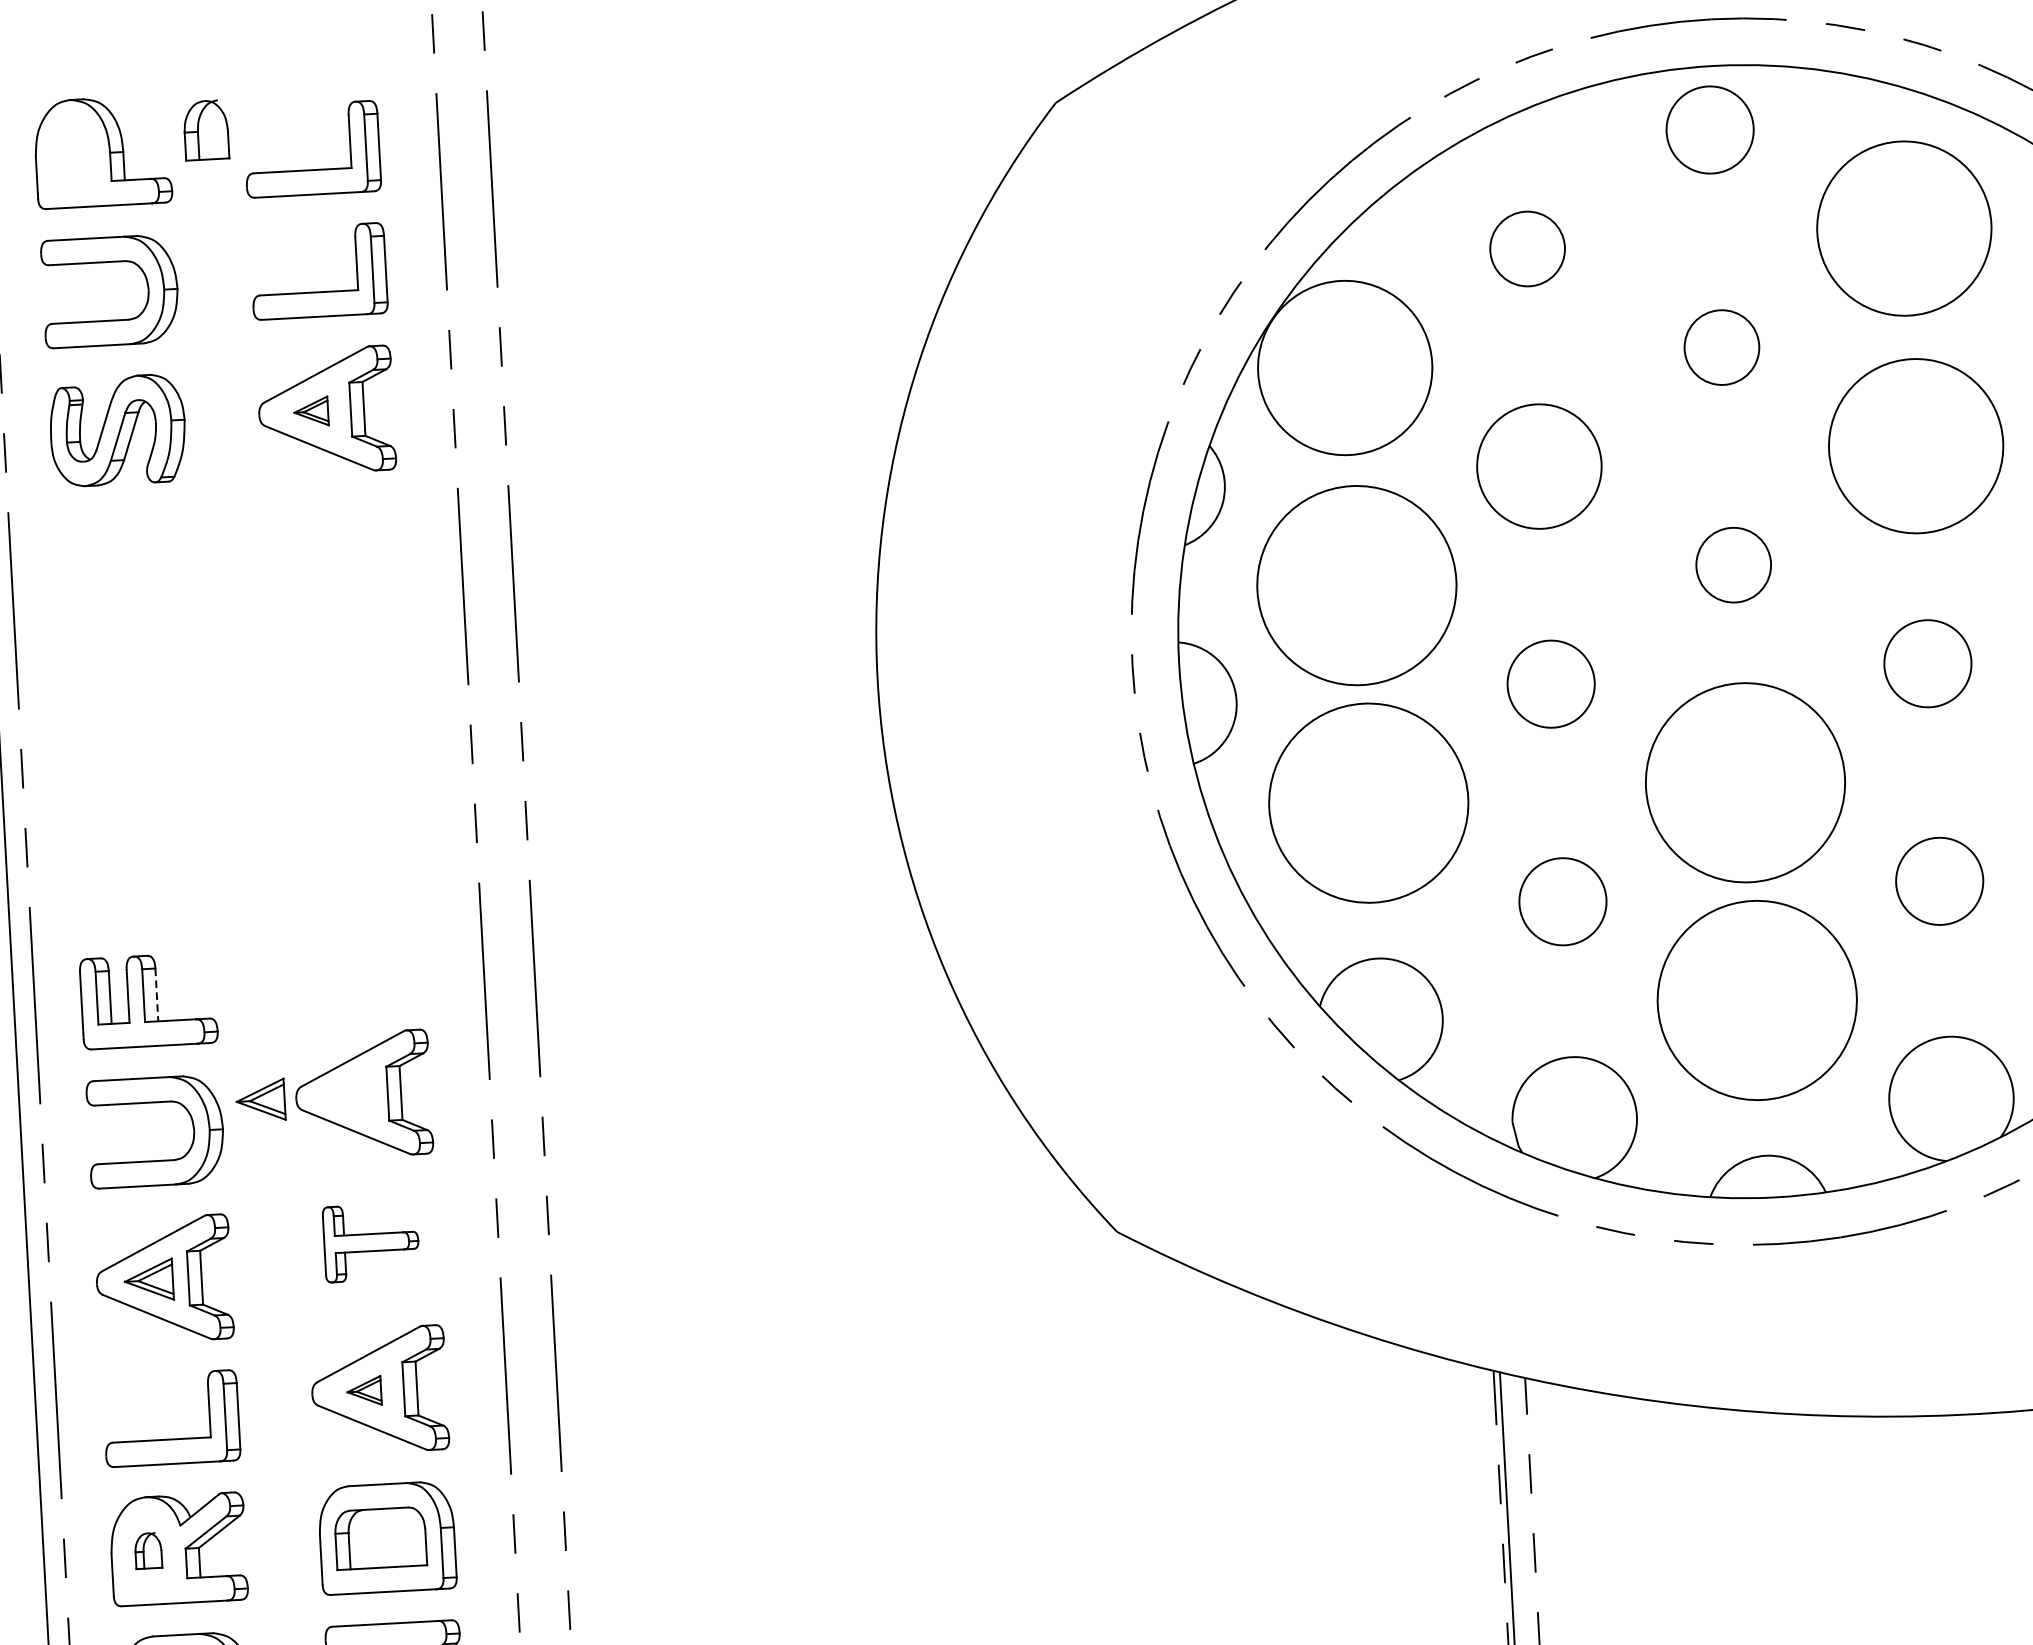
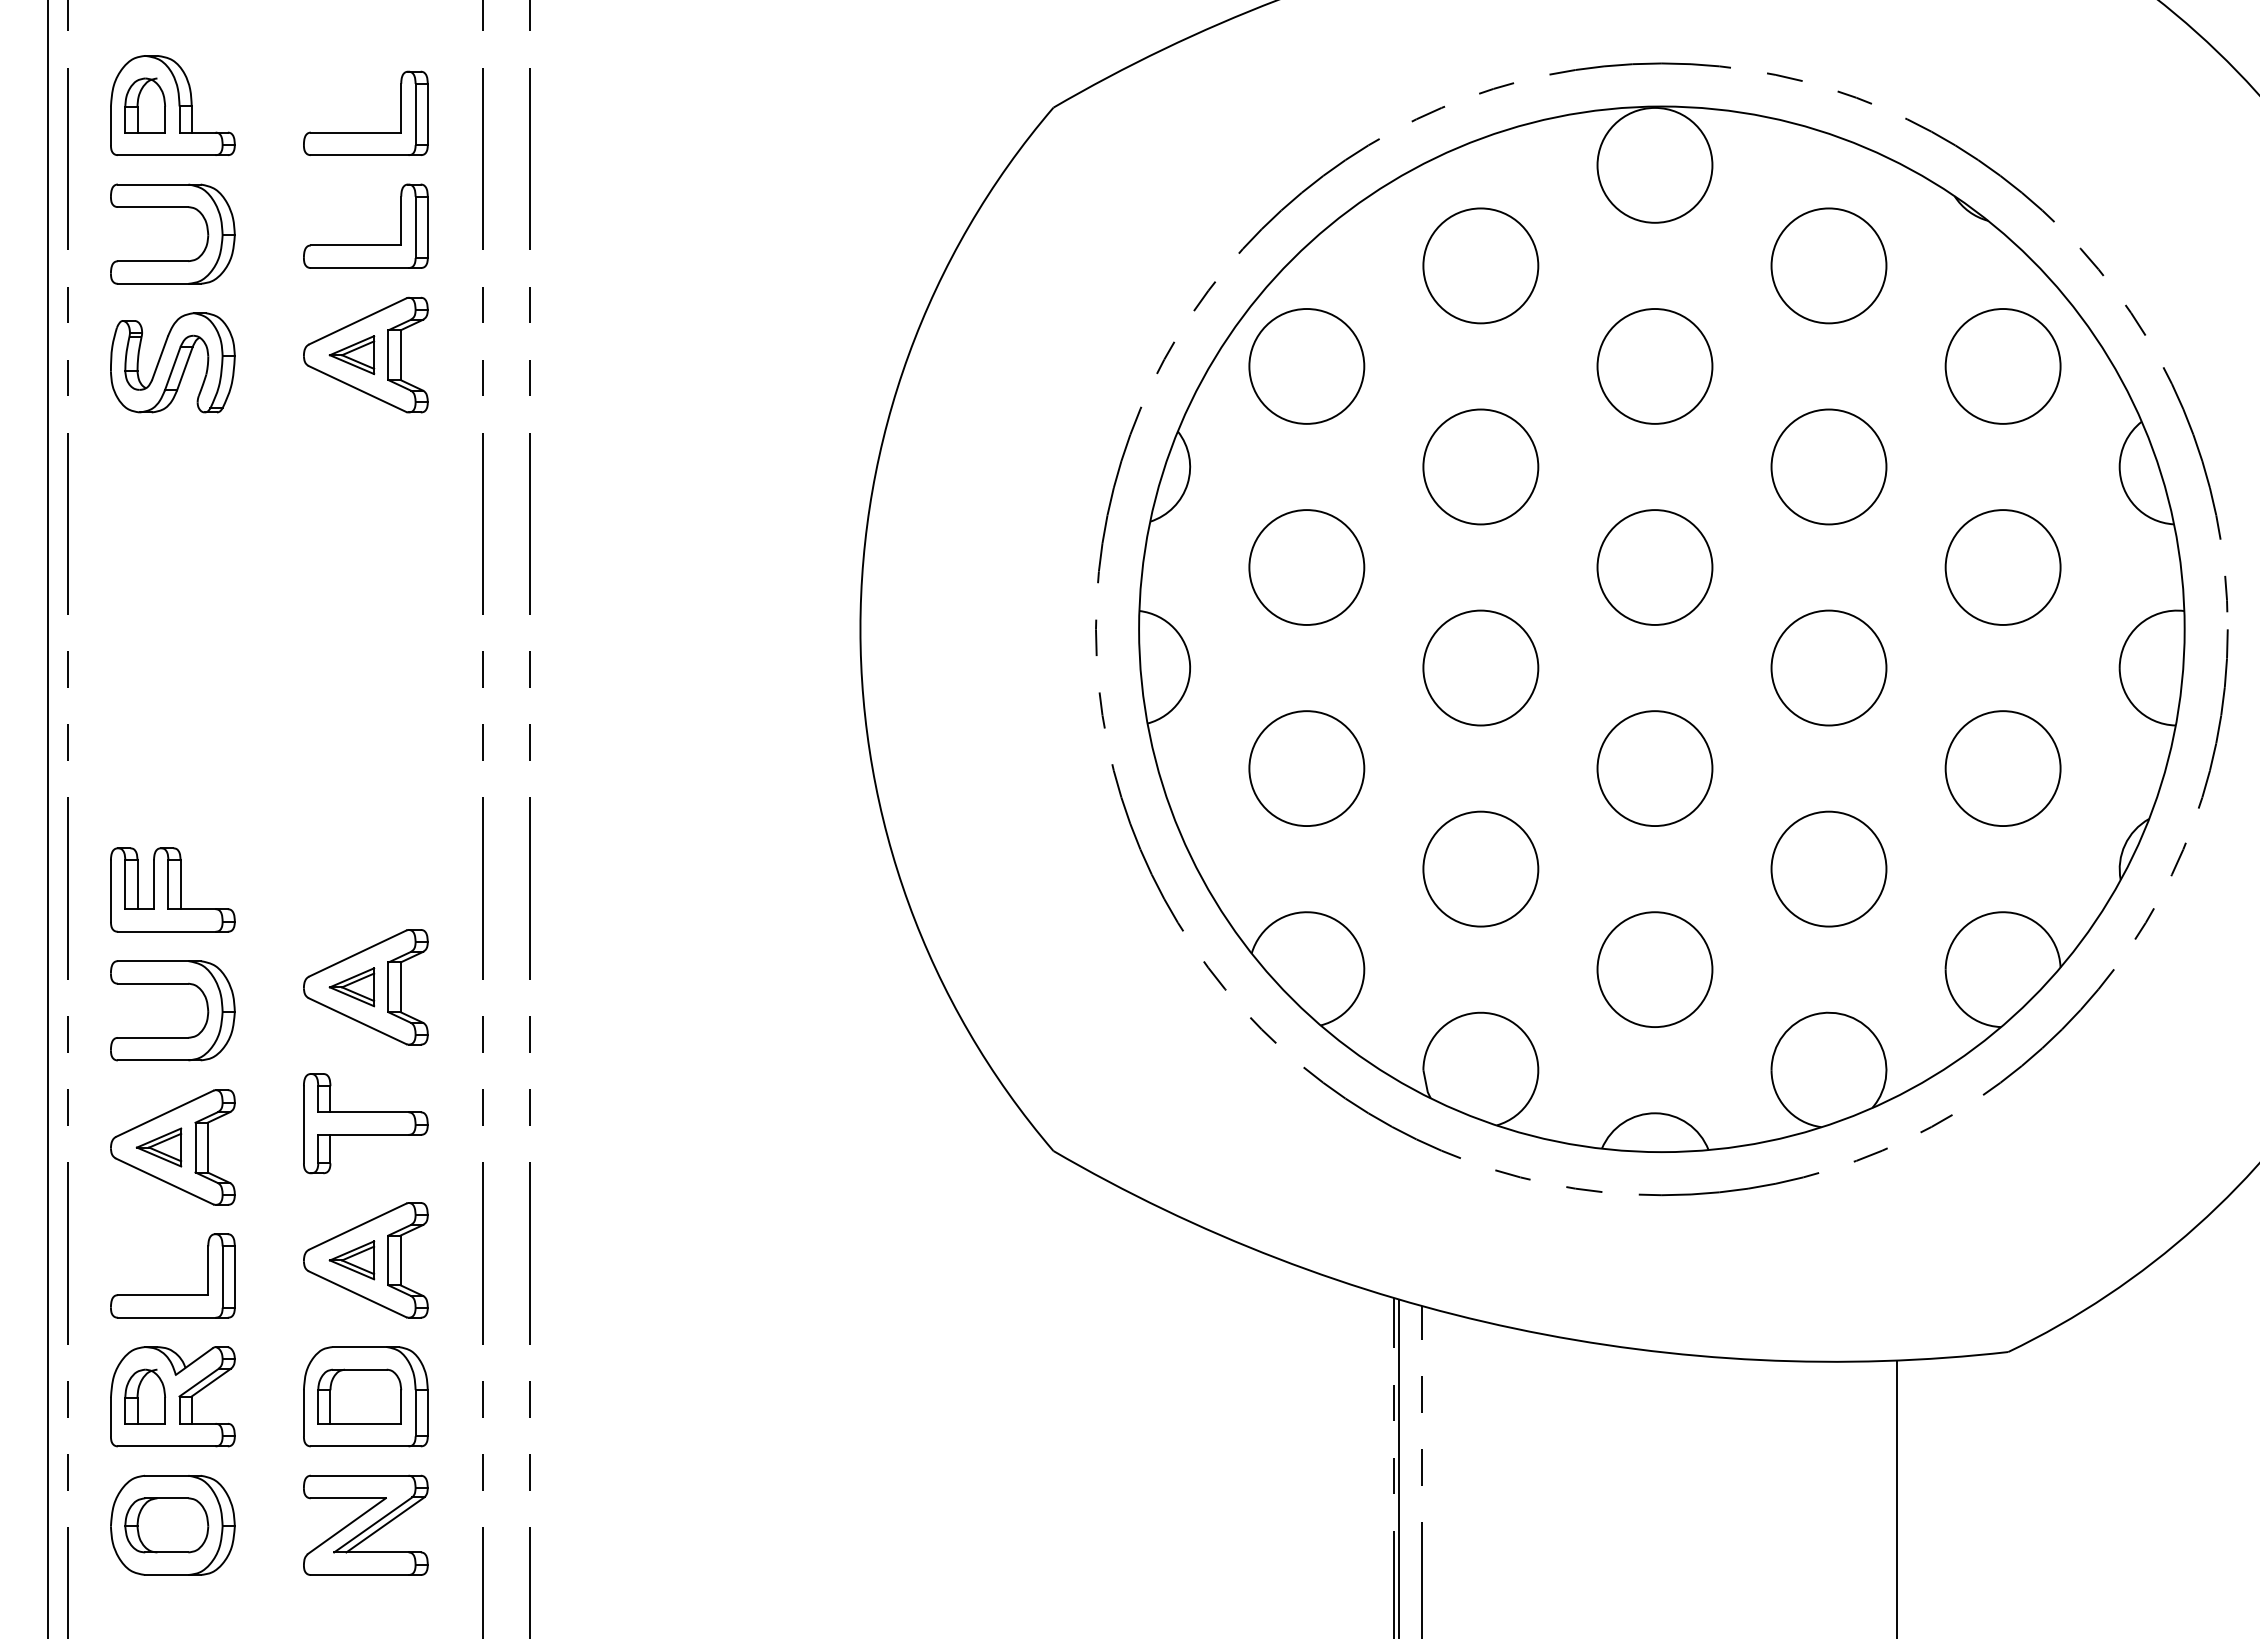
circle: (1709, 129) -> (1654, 164), size x1.43
part: (205, 130) -> (144, 105), moved
circle: (1903, 228) -> (1828, 265), size x0.71
circle: (1527, 248) -> (1480, 265), size x1.67
circle: (1721, 347) -> (1654, 366), size x1.67
circle: (1344, 368) -> (1306, 366), size x0.71
part: (310, 412) -> (351, 355), size x1.43
circle: (1915, 445) -> (1828, 466), size x0.71
circle: (1733, 565) -> (1654, 567), size x1.67
circle: (1356, 585) -> (1306, 567), size x0.62
circle: (1927, 663) -> (1828, 667), size x1.43
circle: (1550, 683) -> (1480, 667), size x1.43
circle: (1744, 782) -> (1654, 768), size x0.62
circle: (1368, 803) -> (1306, 768), size x0.62
circle: (1939, 880) -> (1828, 868), size x1.43
circle: (1562, 901) -> (1480, 868), size x1.43
line: (156, 995) -> (180, 885), dashed -> solid
circle: (1756, 1000) -> (1654, 969), size x0.62
part: (260, 1100) -> (351, 987), moved
part: (370, 1242) -> (365, 1123), size x1.43
part: (363, 1391) -> (351, 1260), size x1.43
part: (147, 1550) -> (144, 1396), size x1.67

